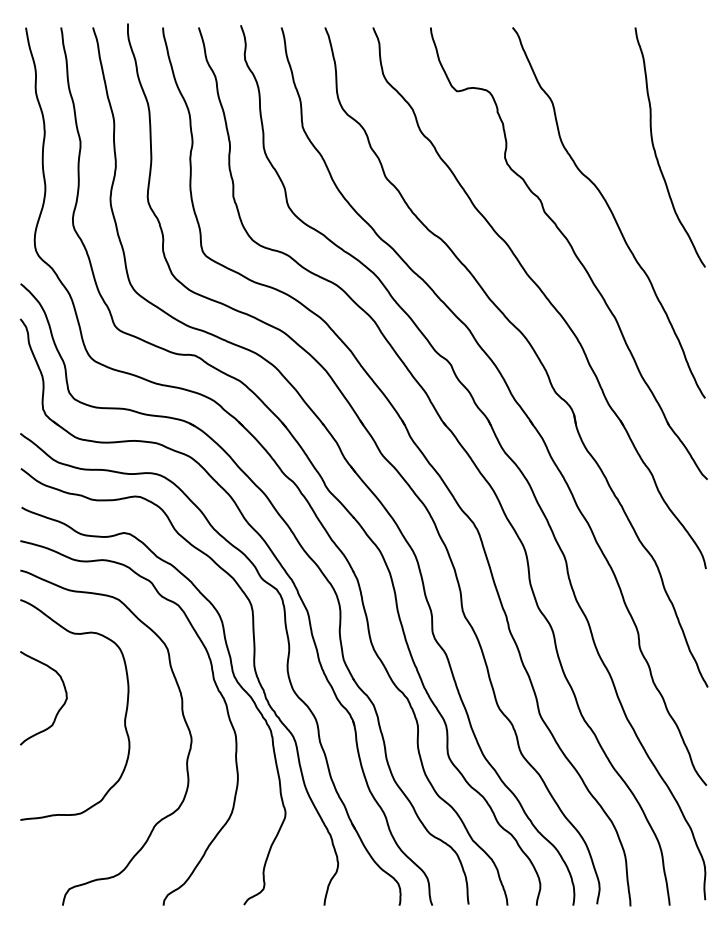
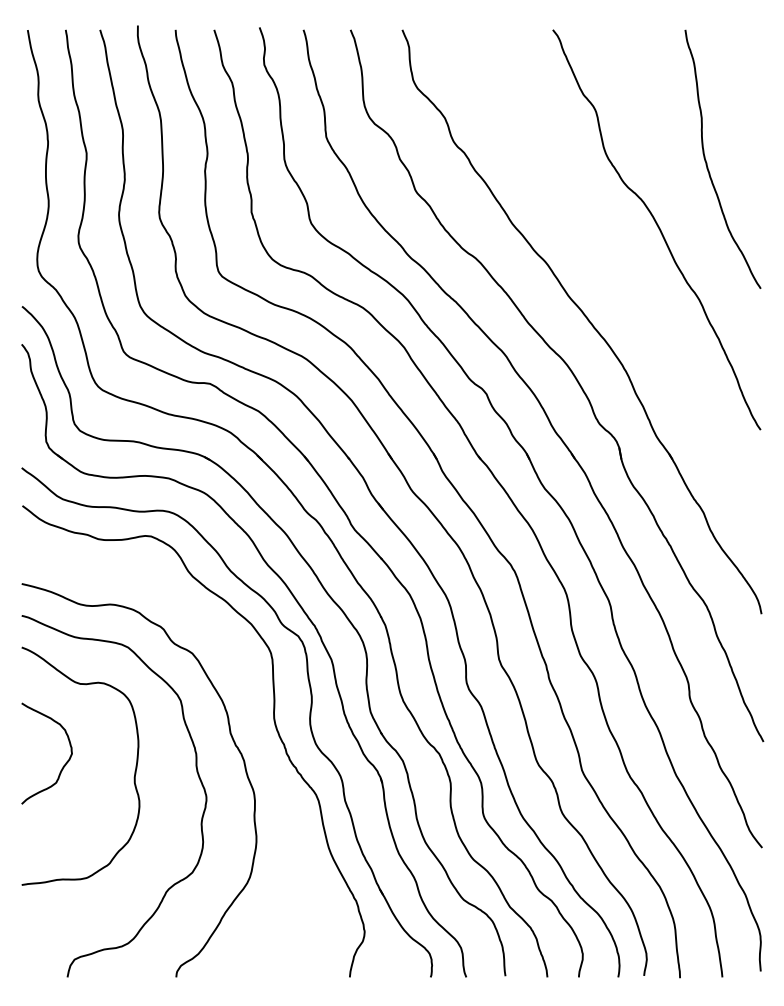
part: (568, 253) -> (613, 273), removed
curve: (233, 677) -> (251, 731), removed

